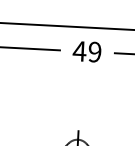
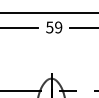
text: (79, 51) -> (49, 27), 49 -> 59

